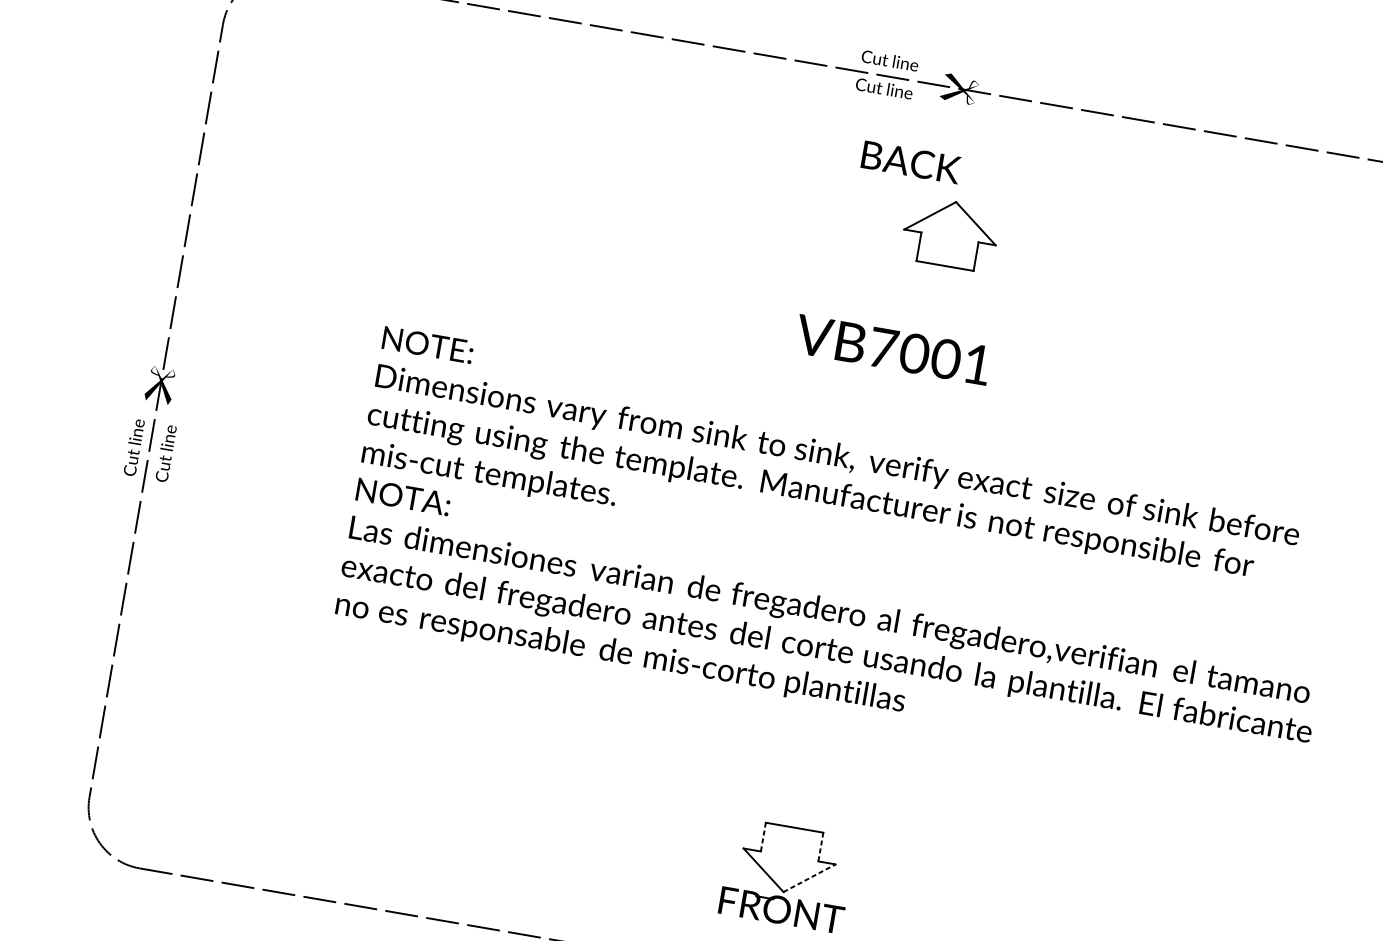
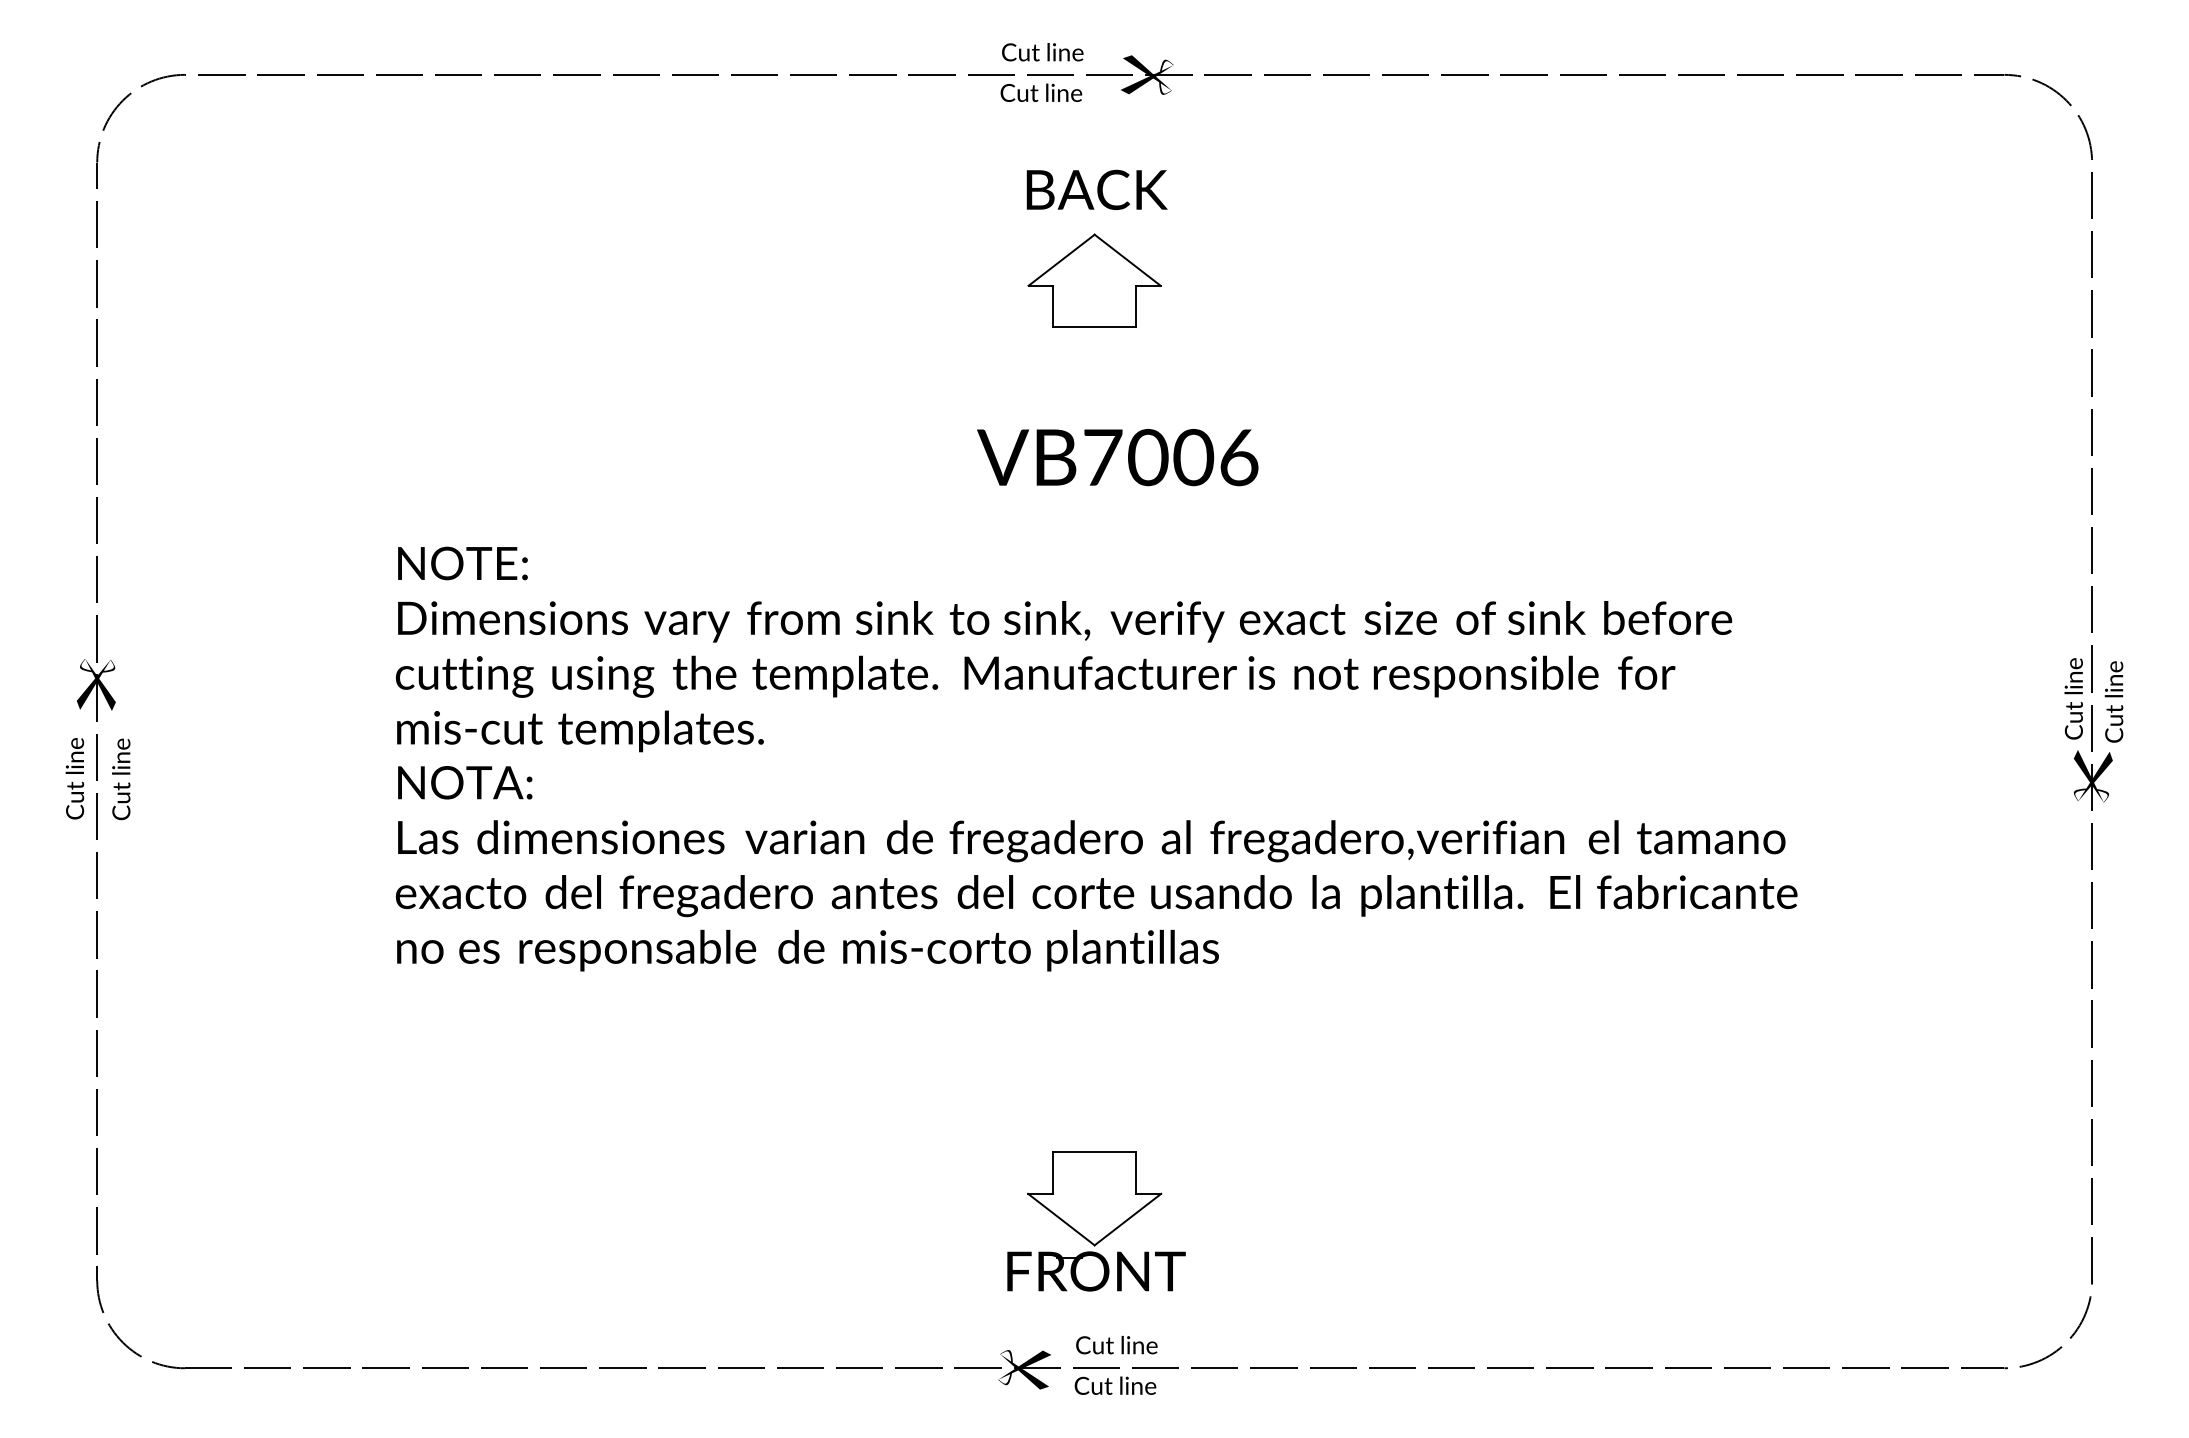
part: (950, 233) -> (1094, 280), moved
text: (977, 364) -> (1239, 457), VB7001 -> VB7006
line: (763, 837) -> (1053, 1173), dashed -> solid
line: (821, 847) -> (1136, 1173), dashed -> solid
line: (810, 878) -> (1128, 1219), dashed -> solid

